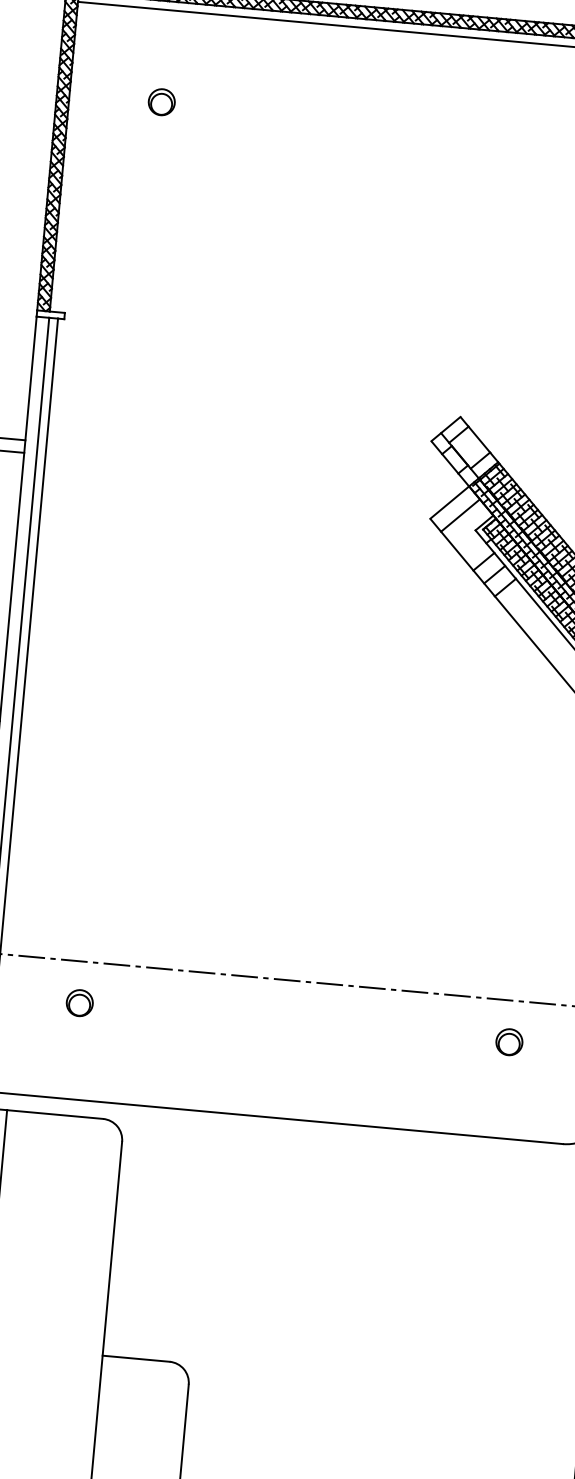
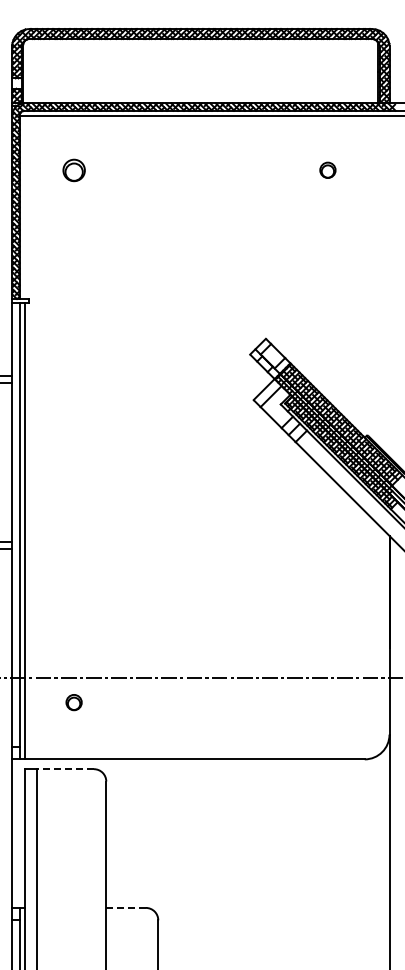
part: (160, 100) -> (73, 169), size x1.4
part: (508, 1042) -> (327, 702), removed
line: (54, 1115) -> (65, 769), solid -> dashed
line: (136, 1358) -> (126, 907), solid -> dashed

